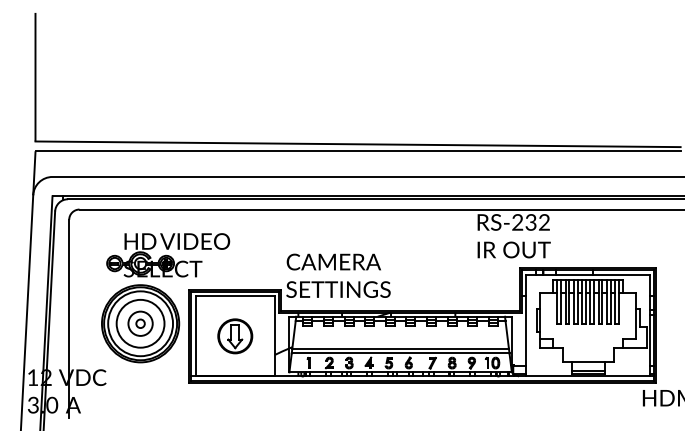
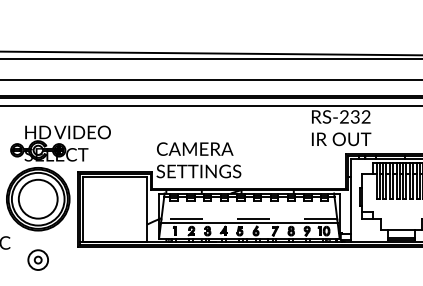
part: (140, 323) -> (38, 259), moved
part: (235, 336) -> (115, 209), removed
line: (400, 348) -> (249, 219), solid -> dashed

